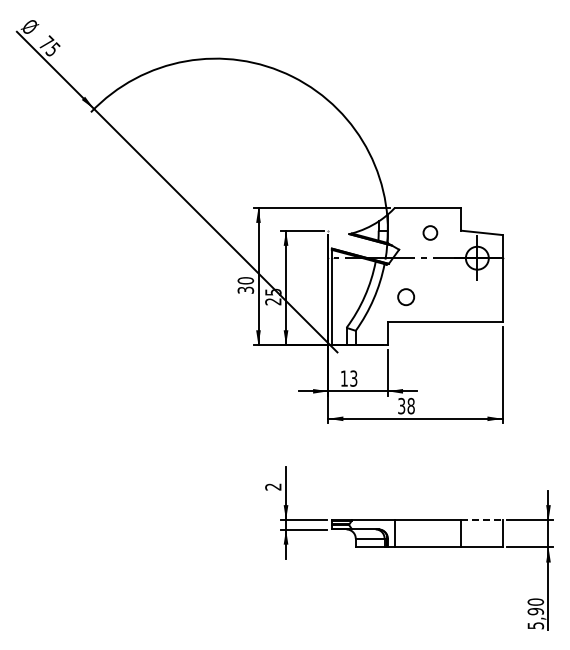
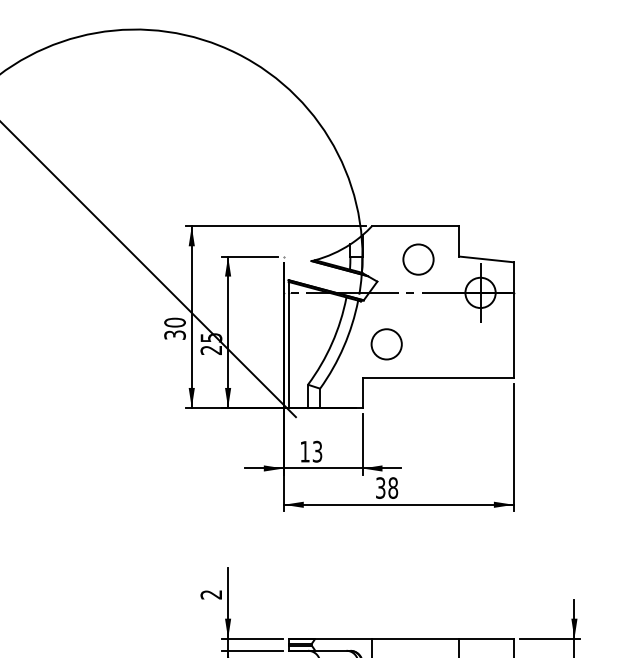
circle: (430, 232) -> (418, 258), size x1.67
circle: (405, 296) -> (385, 343), size x1.43
line: (481, 520) -> (486, 638), dashed -> solid

